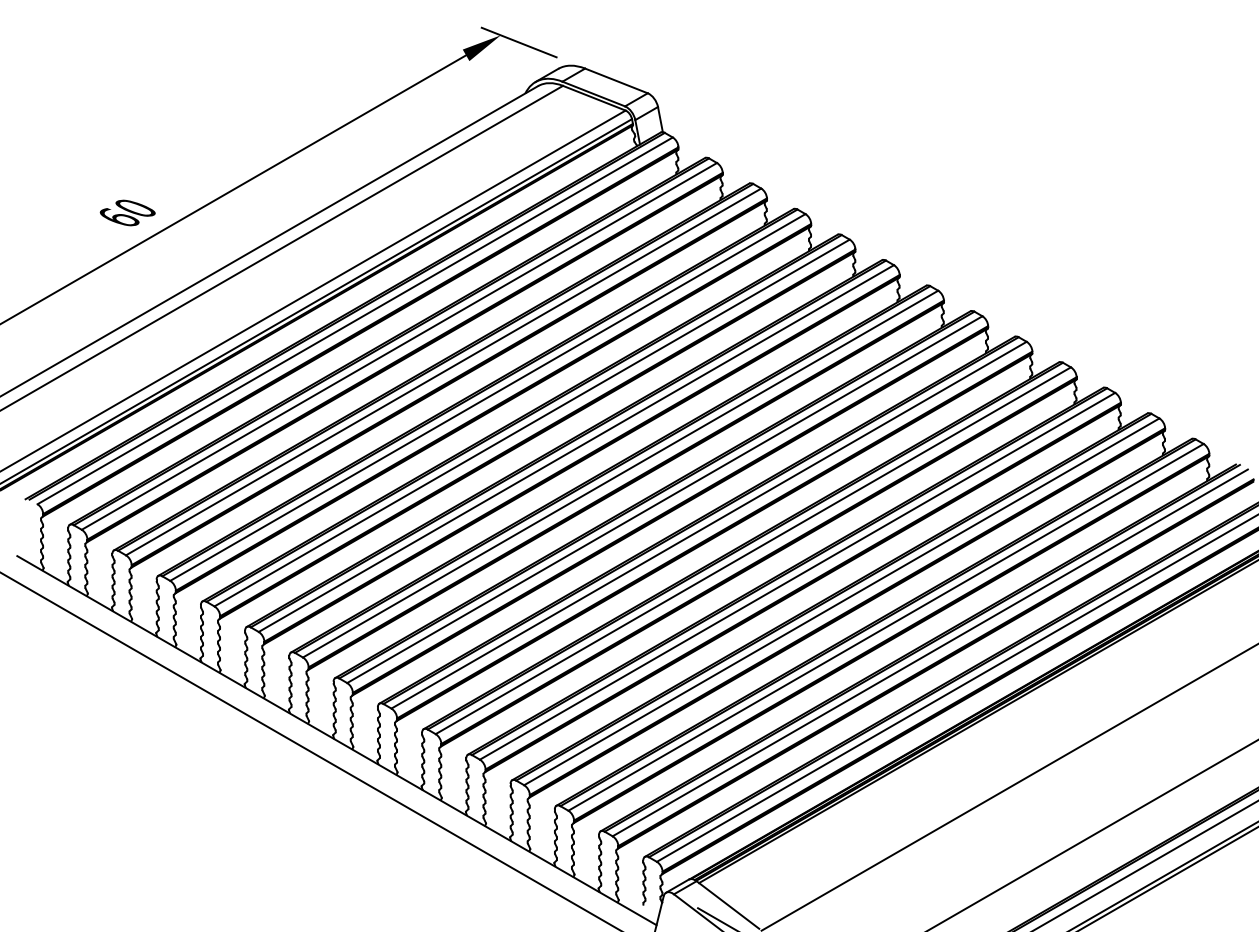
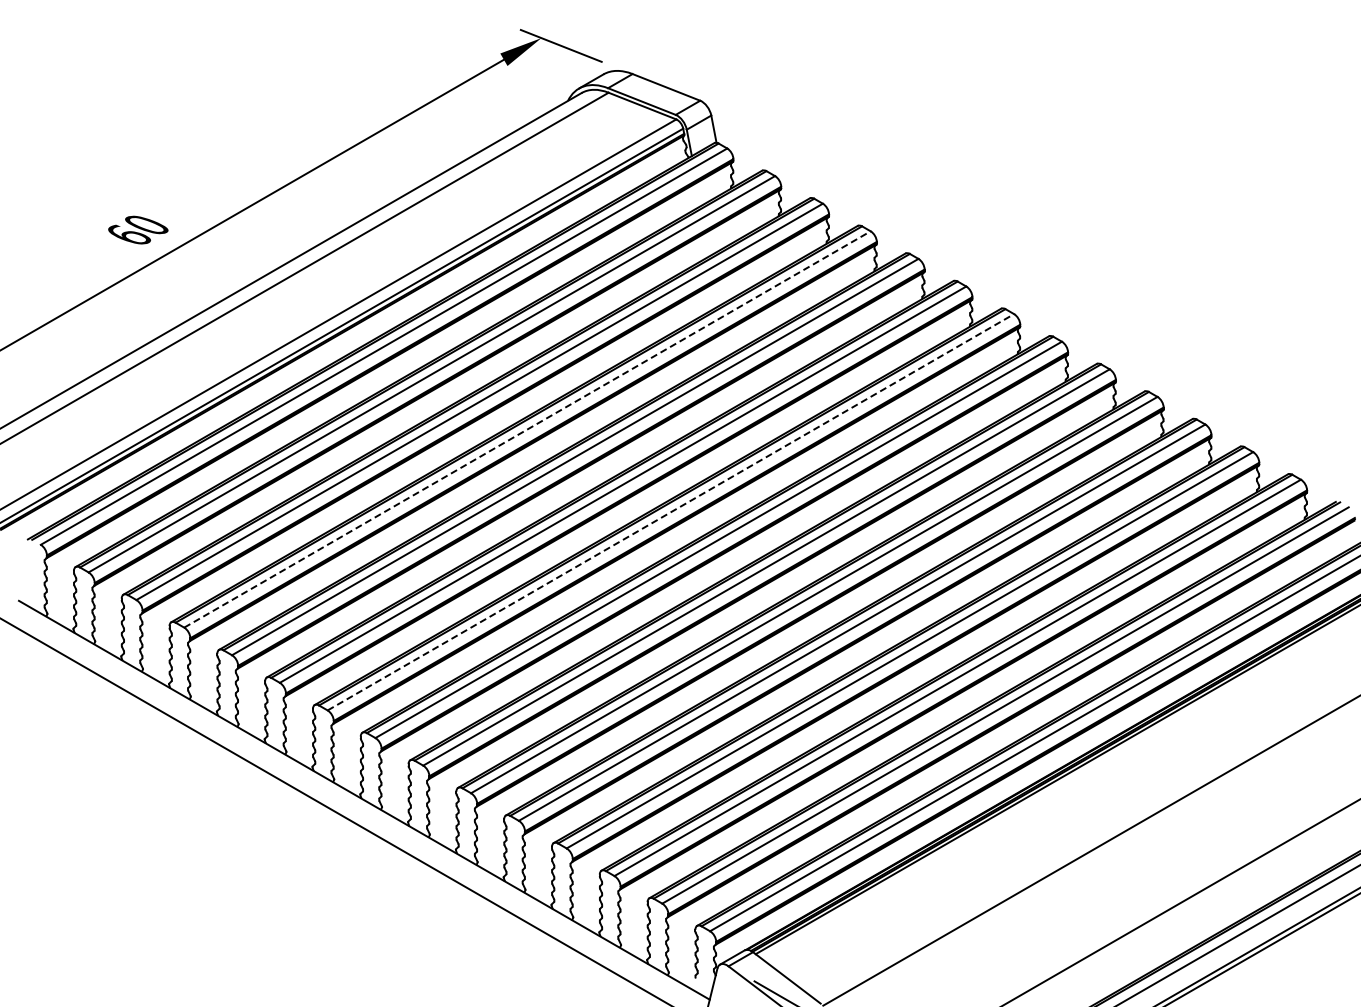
line: (487, 397) -> (527, 429), solid -> dashed
line: (621, 474) -> (671, 512), solid -> dashed

